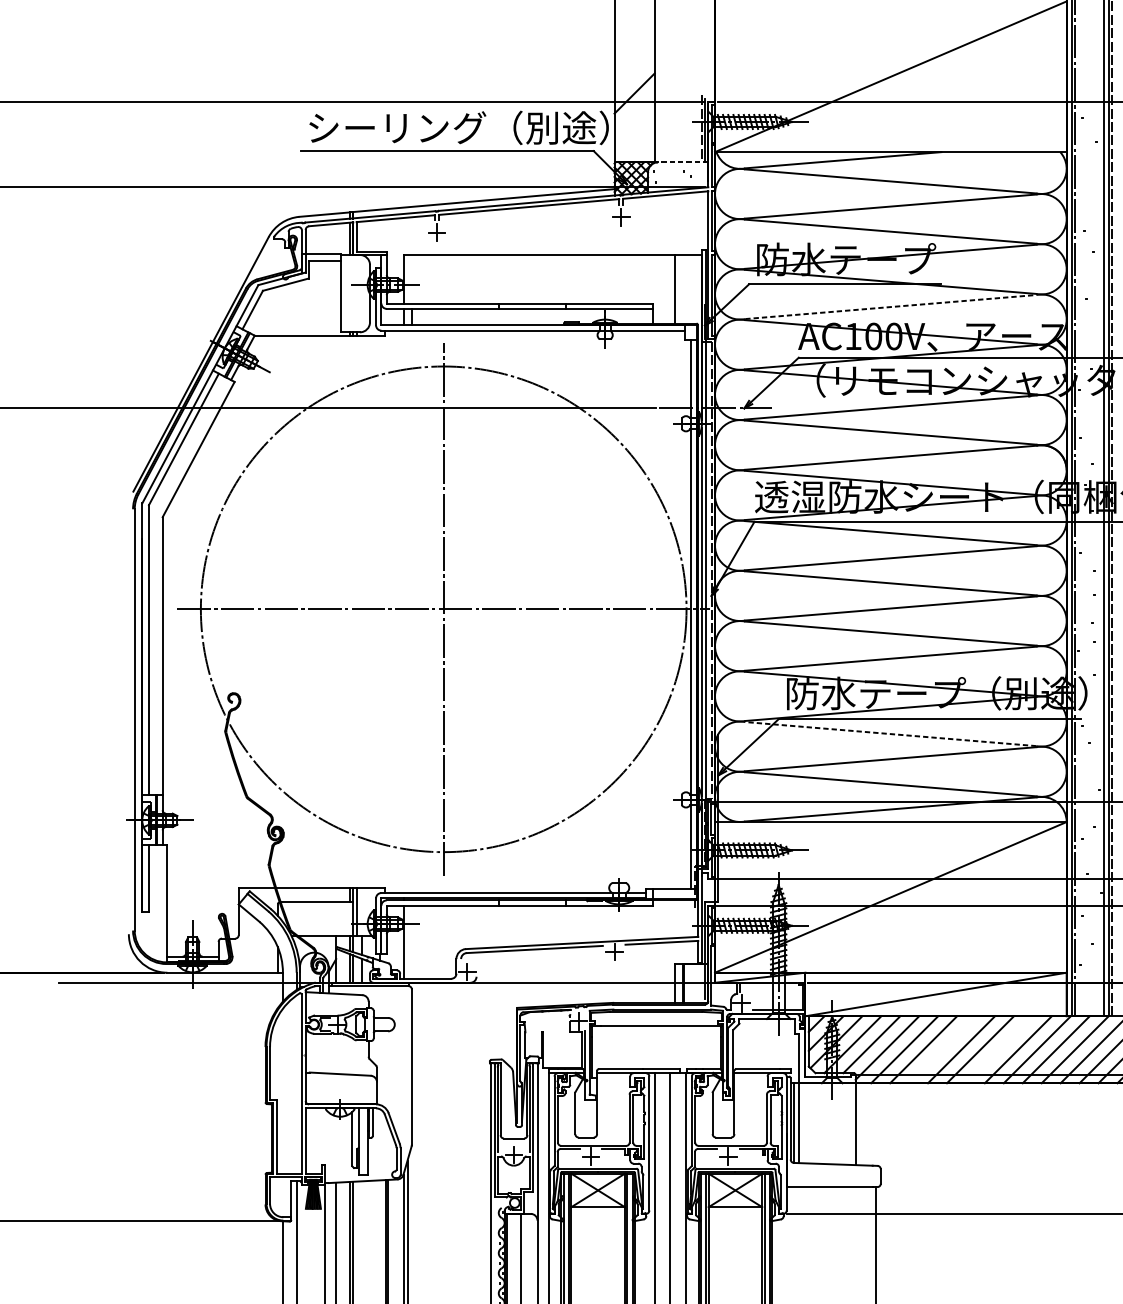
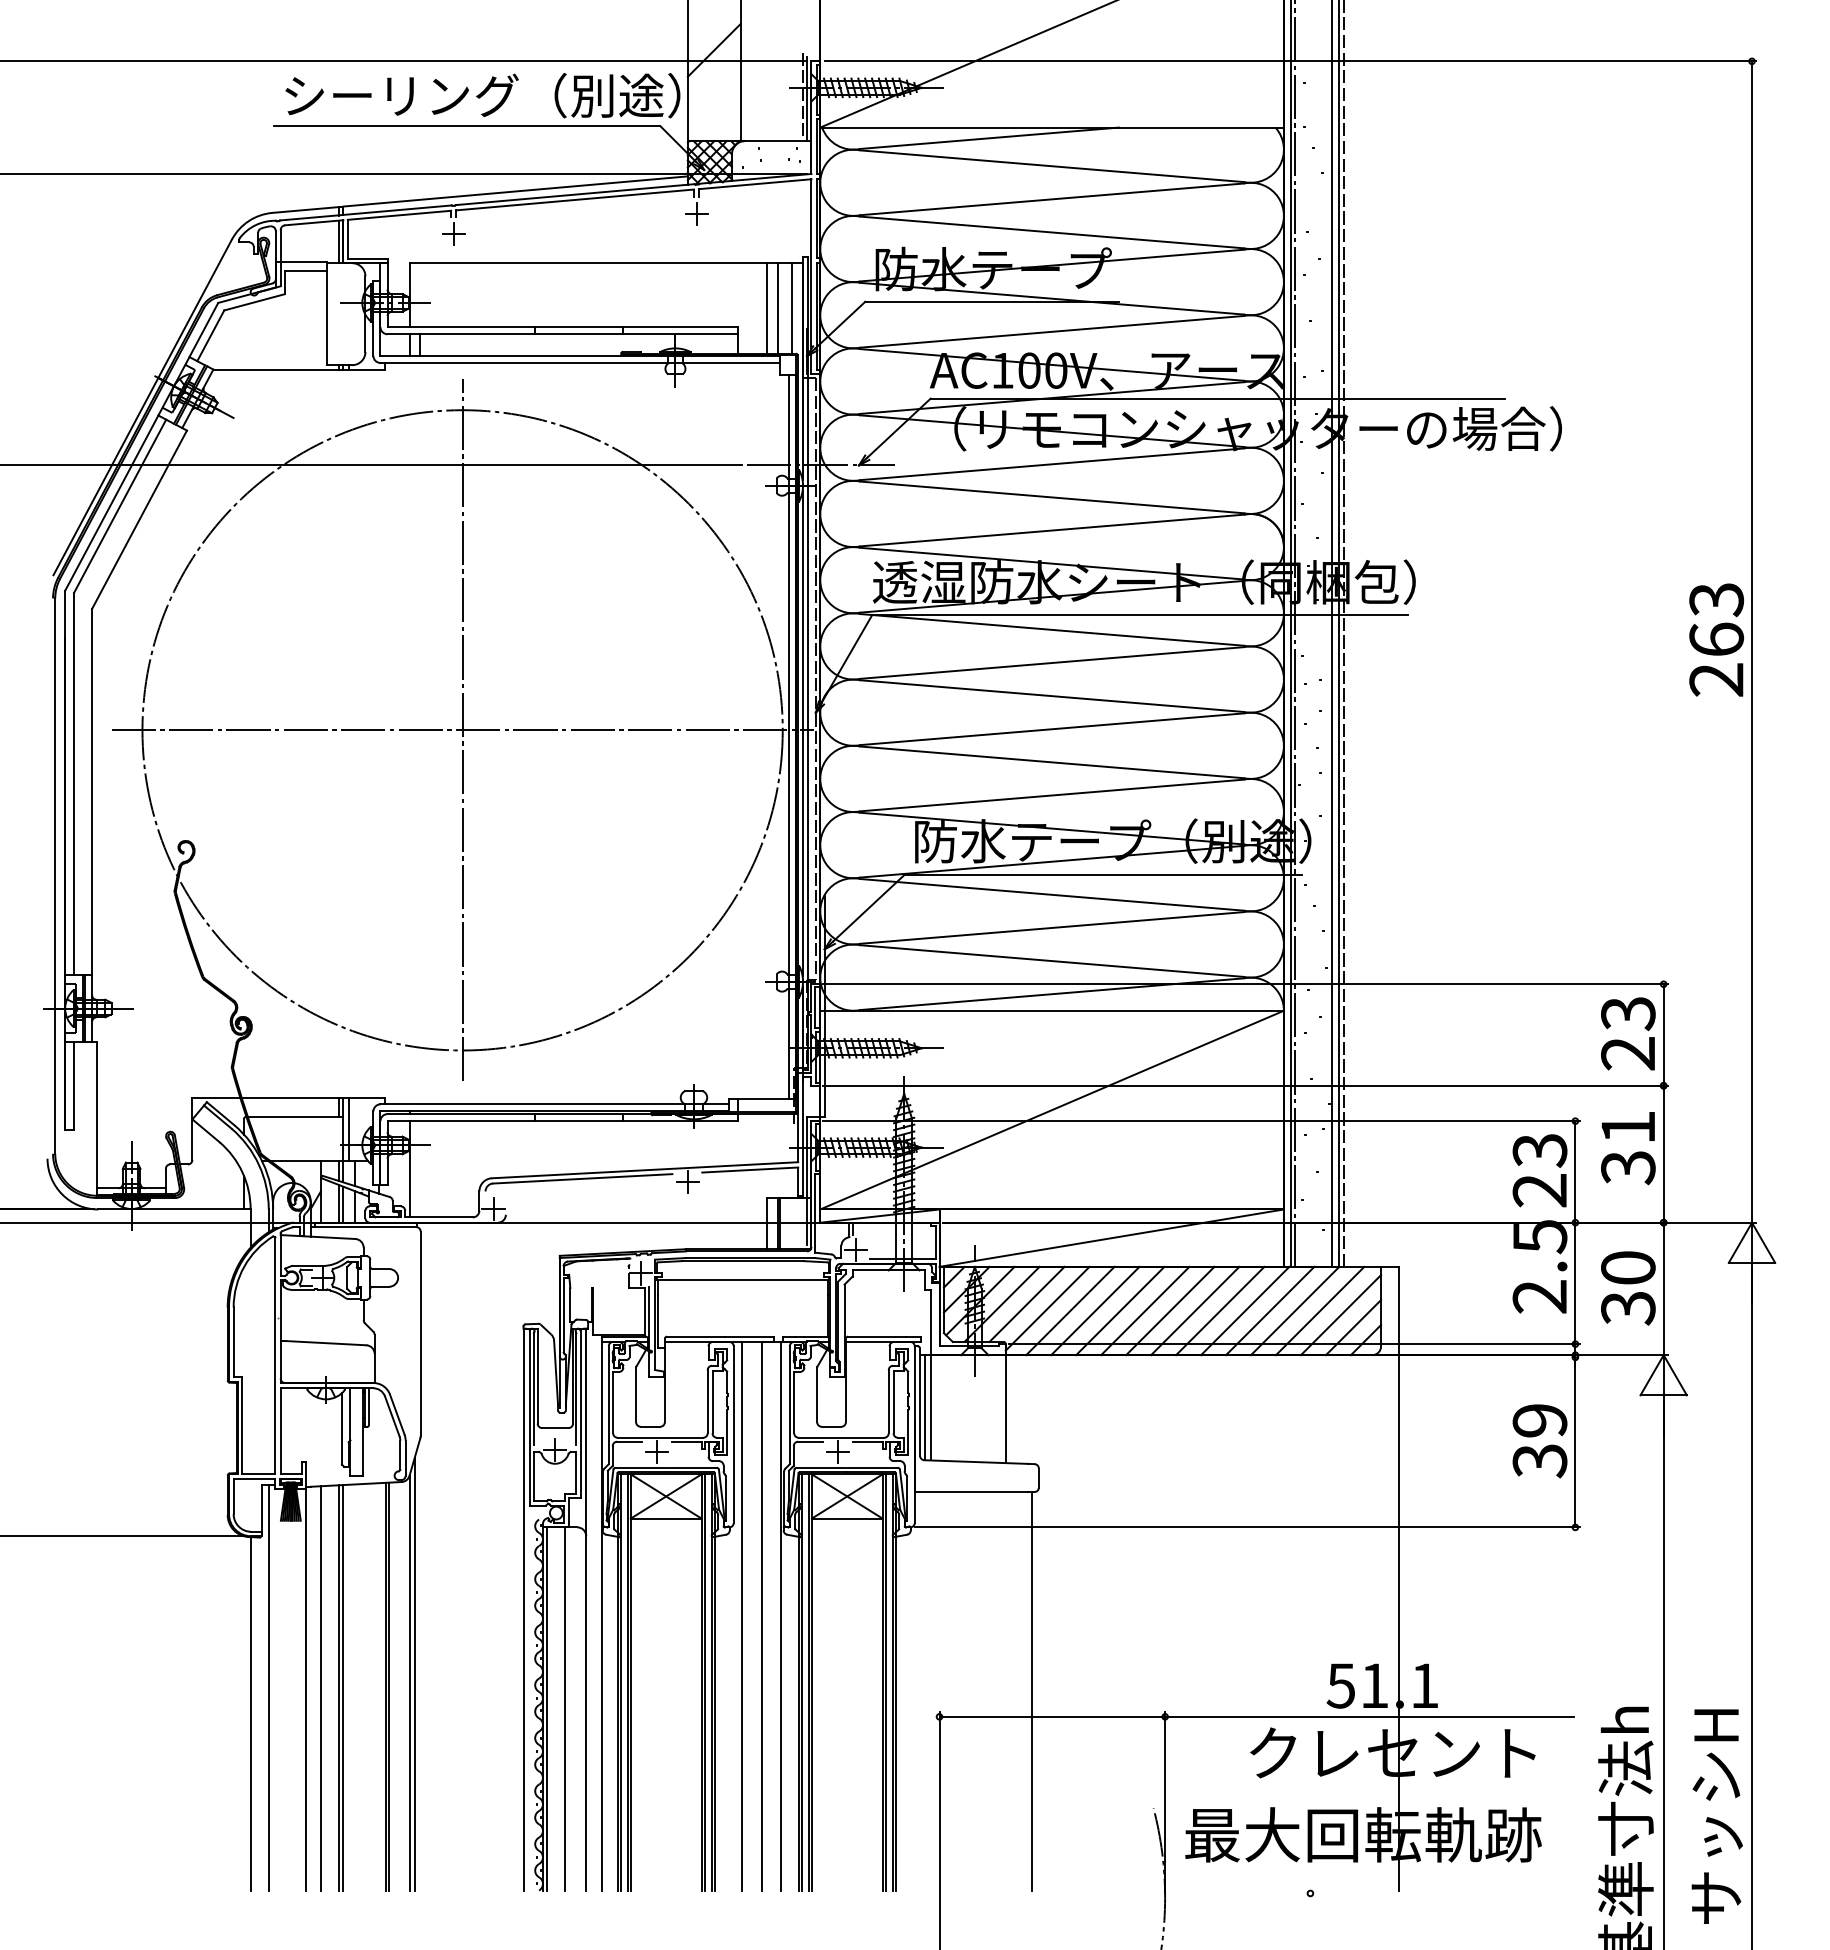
line: (682, 162) -> (777, 141), dashed -> solid
line: (683, 289) -> (778, 308), added
line: (693, 289) -> (791, 308), added
line: (891, 306) -> (1052, 331), dashed -> solid
line: (891, 733) -> (1052, 894), dashed -> solid
line: (942, 1049) -> (1120, 1310), added
line: (999, 1049) -> (1195, 1310), added

